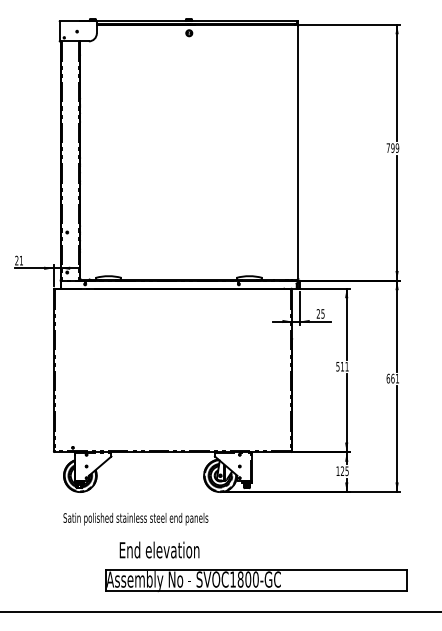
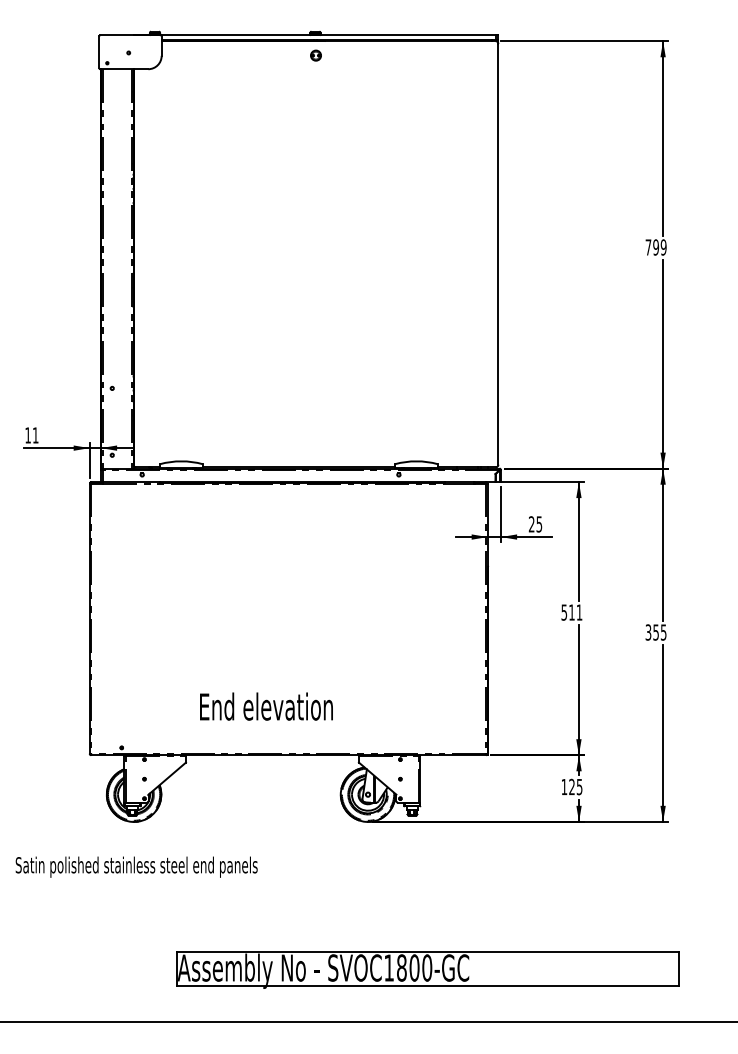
text: (16, 260) -> (27, 435), 21 -> 11
text: (392, 378) -> (655, 632), 661 -> 355
text: (135, 519) -> (136, 867), moved
text: (159, 549) -> (266, 705), moved

